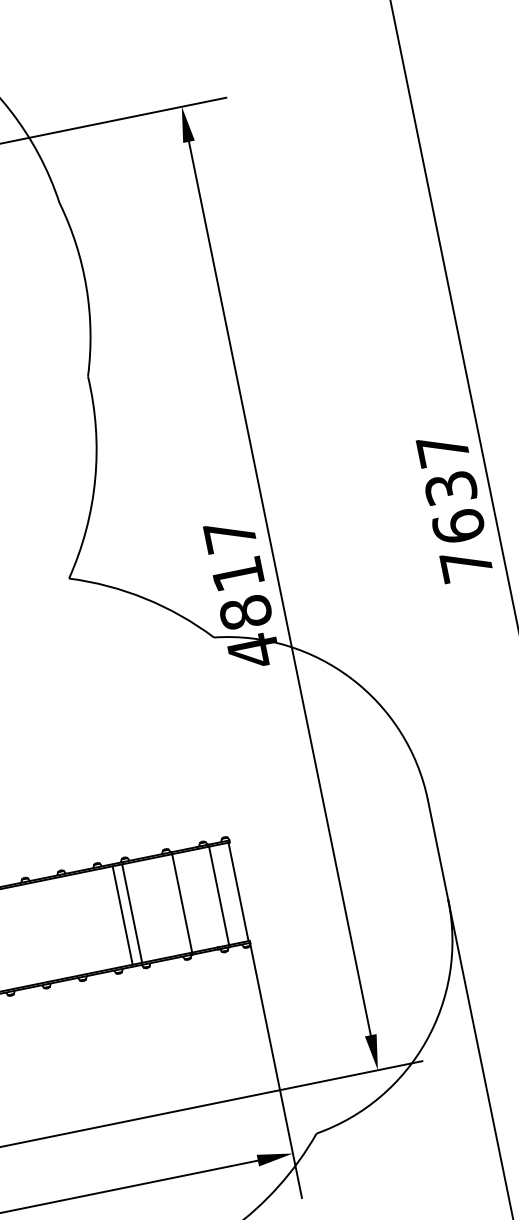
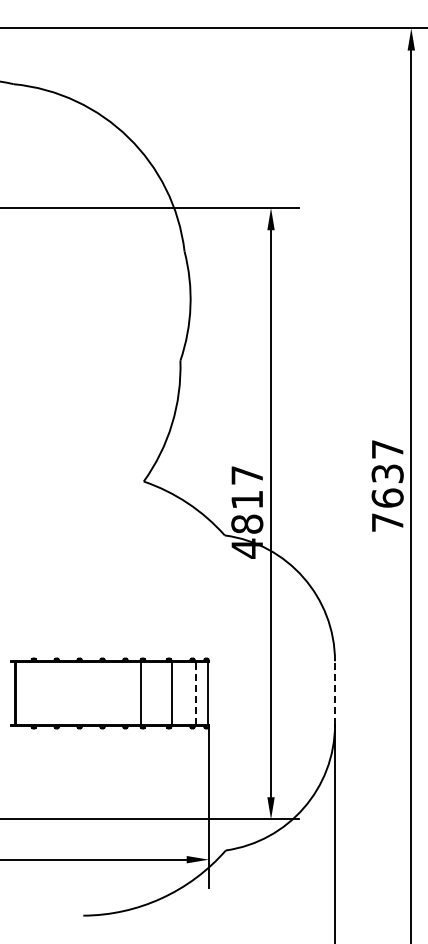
line: (439, 851) -> (335, 693), solid -> dashed
line: (218, 895) -> (195, 693), solid -> dashed
line: (122, 915) -> (134, 693), removed

